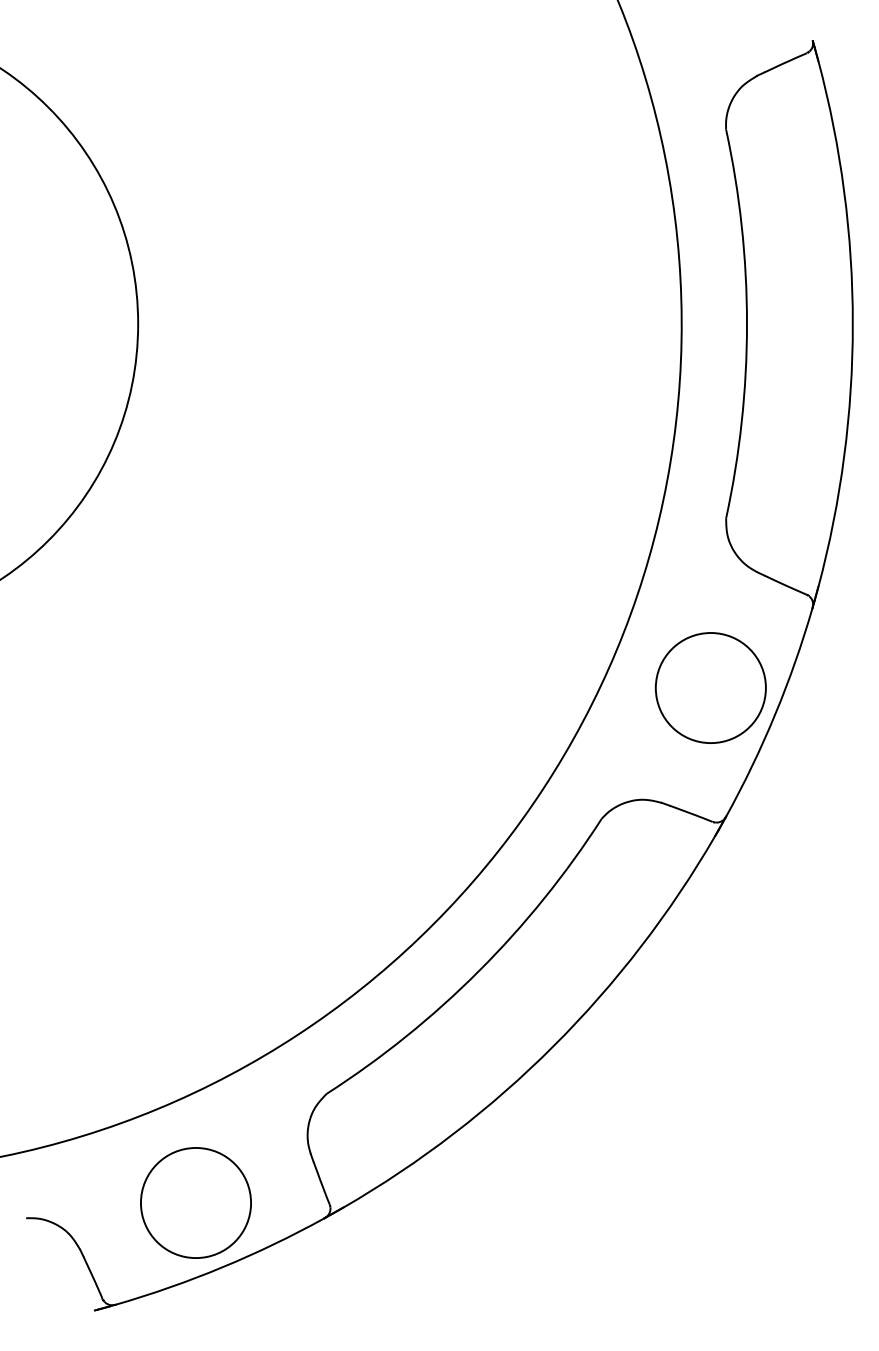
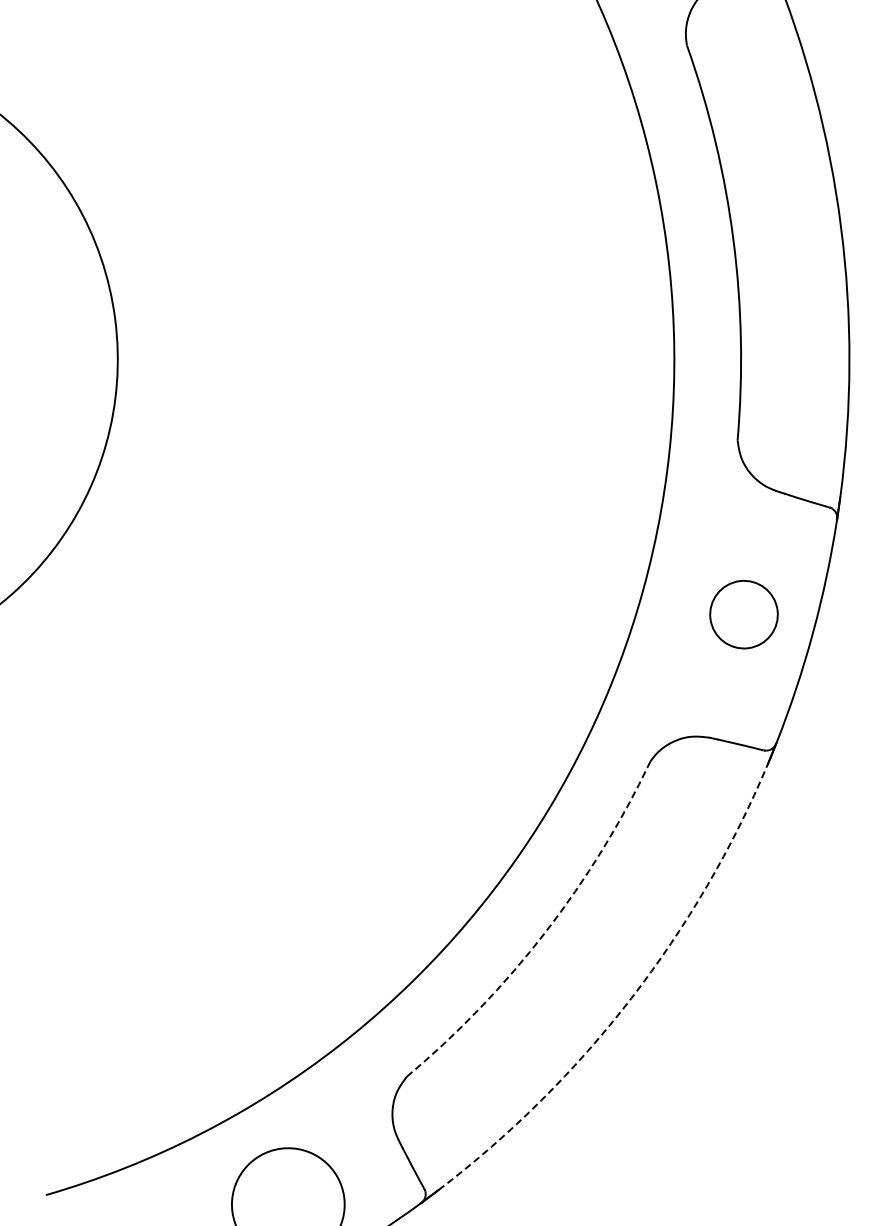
circle: (710, 687) -> (743, 614), size x0.6
arc: (478, 971) -> (545, 932), solid -> dashed
arc: (553, 1045) -> (630, 998), solid -> dashed

